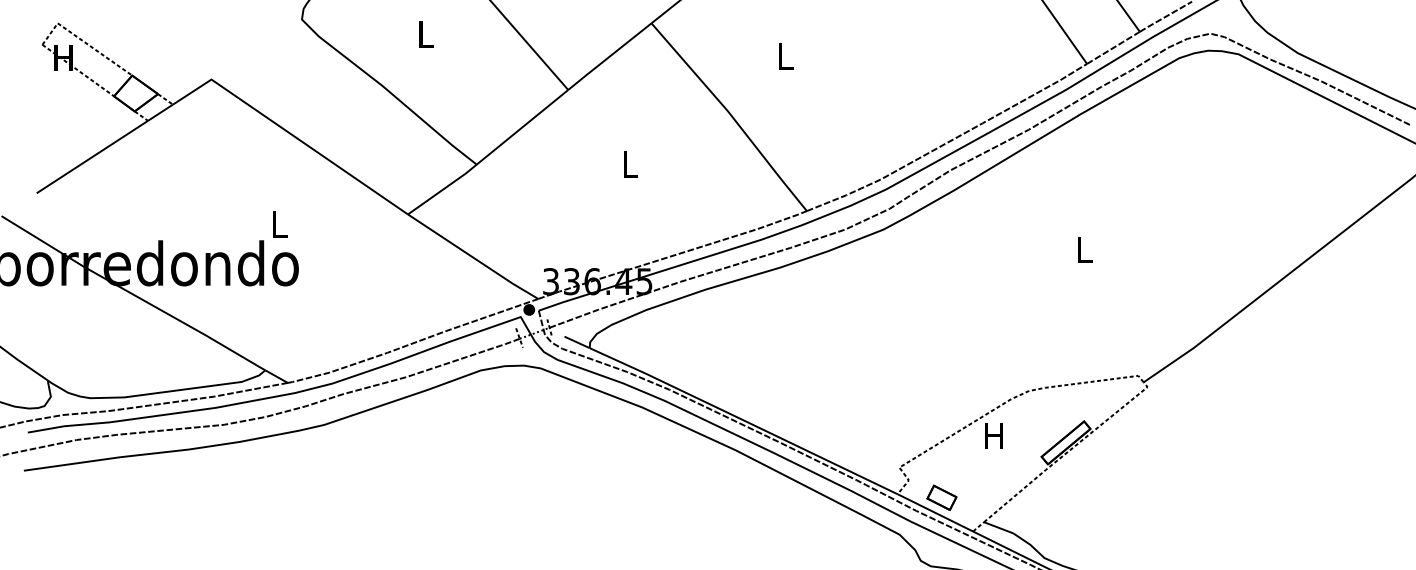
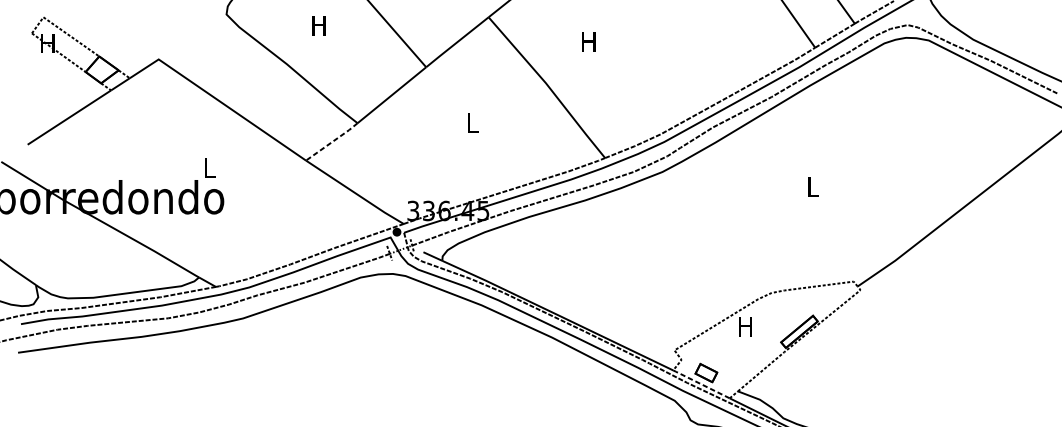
text: (424, 34) -> (318, 25), L -> H
text: (784, 56) -> (588, 42), L -> H
line: (442, 189) -> (331, 141), solid -> dashed
line: (935, 512) -> (701, 384), solid -> dashed

